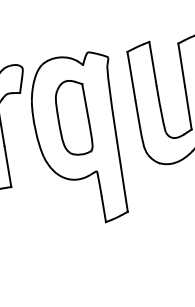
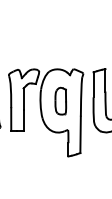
part: (73, 118) -> (60, 101), size x0.7

